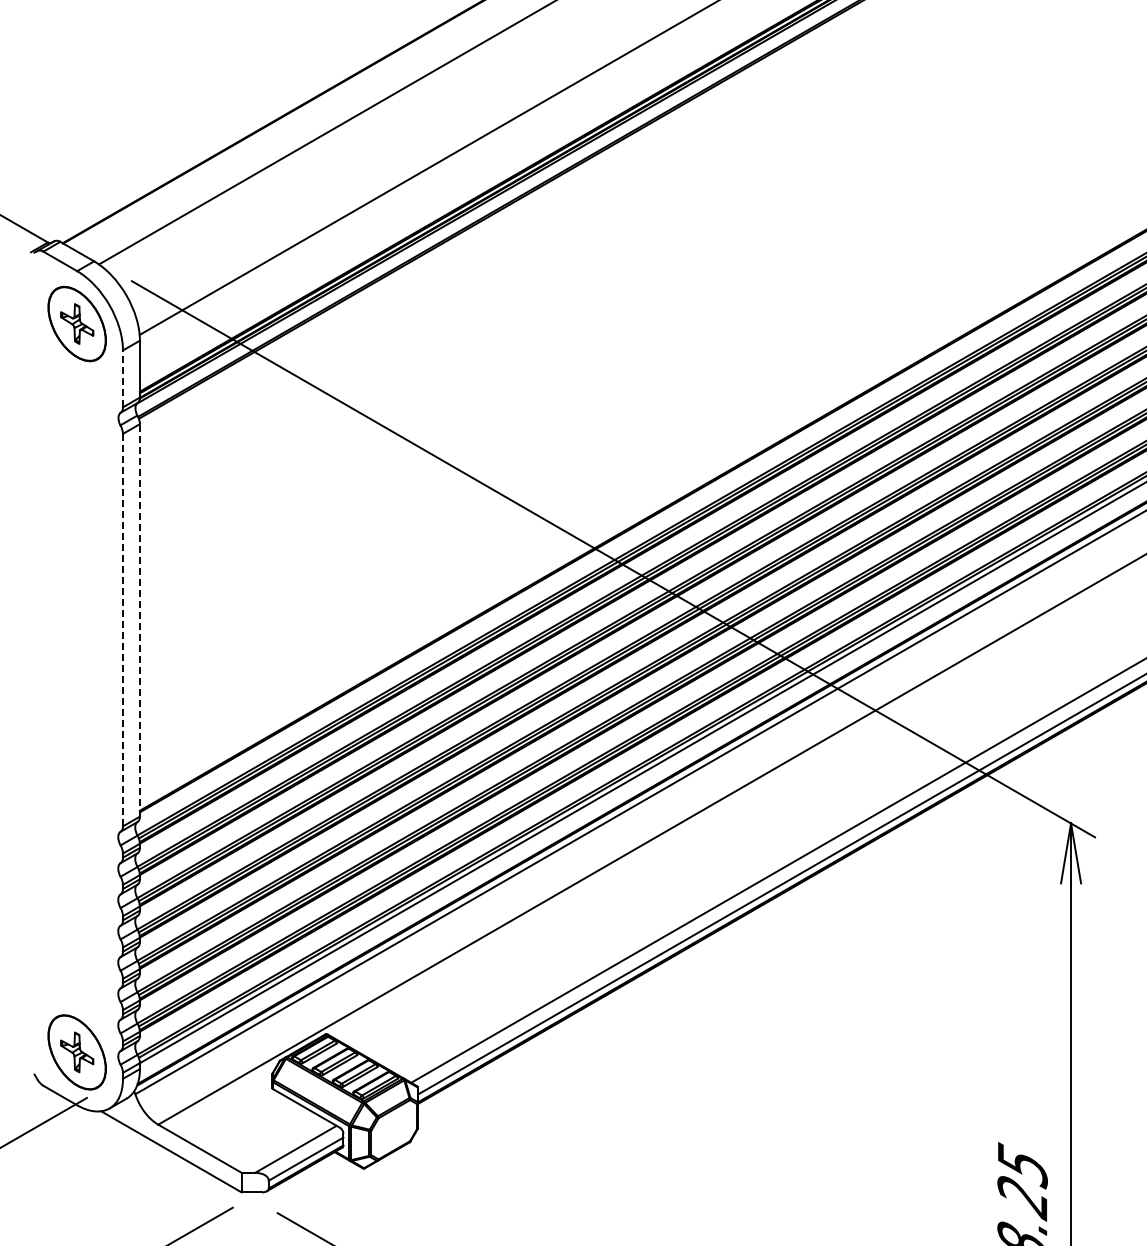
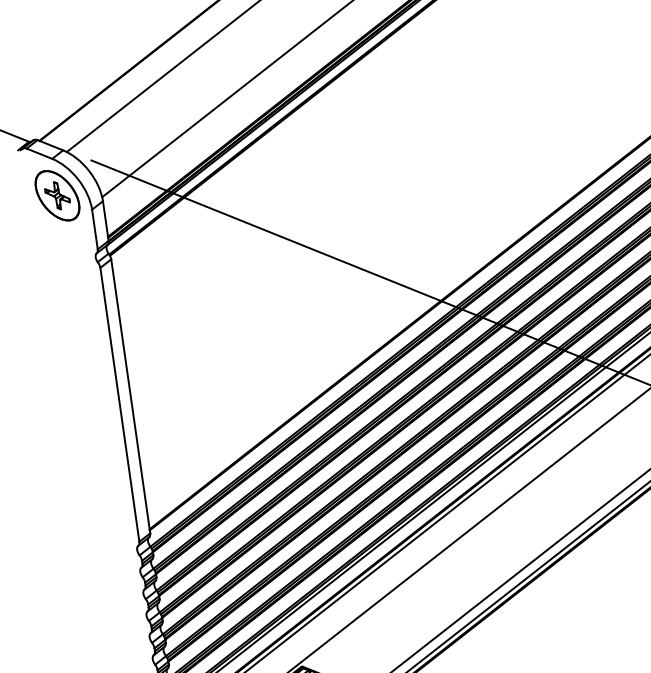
line: (122, 378) -> (94, 229), dashed -> solid
line: (139, 619) -> (130, 395), dashed -> solid
line: (122, 629) -> (119, 404), dashed -> solid

